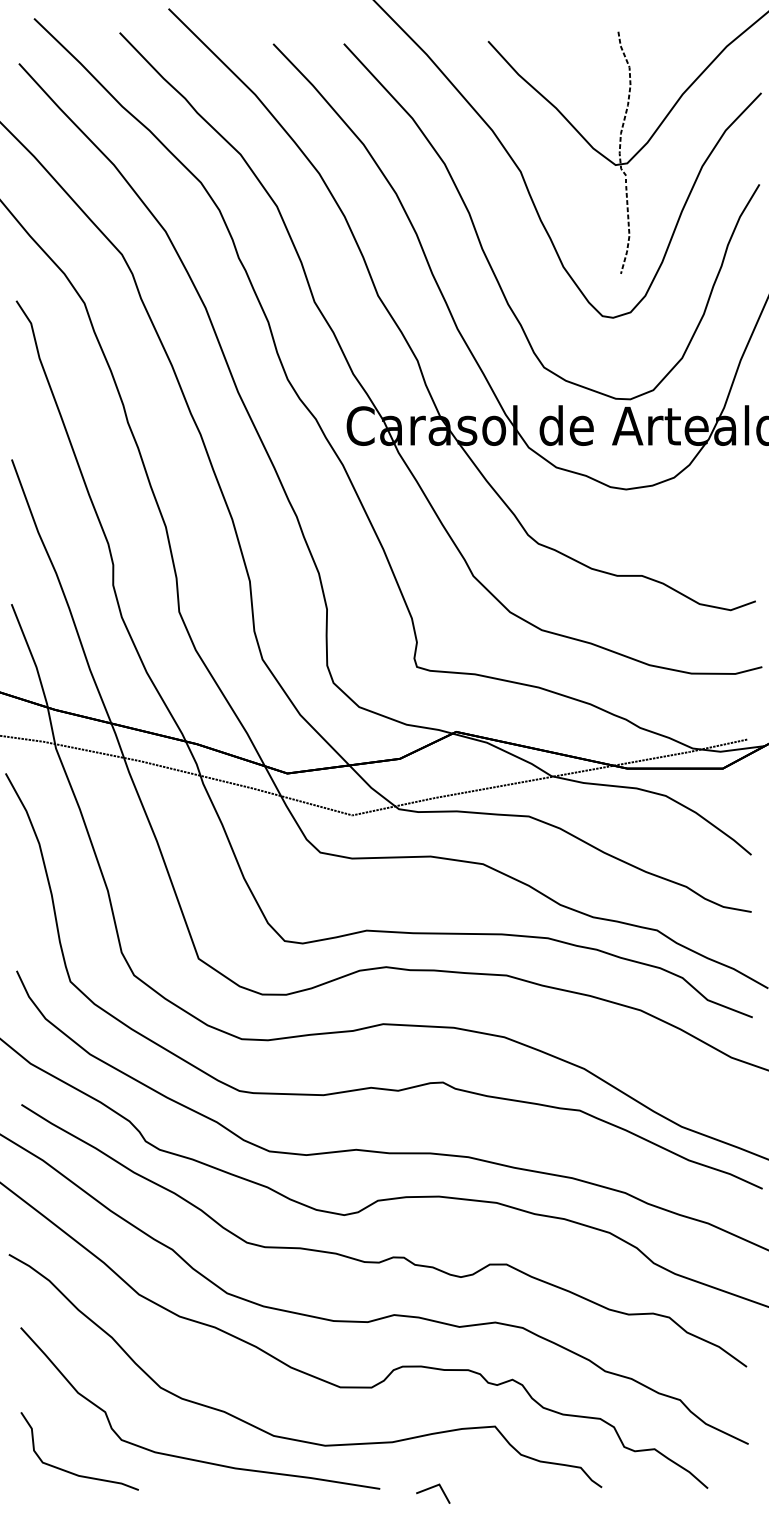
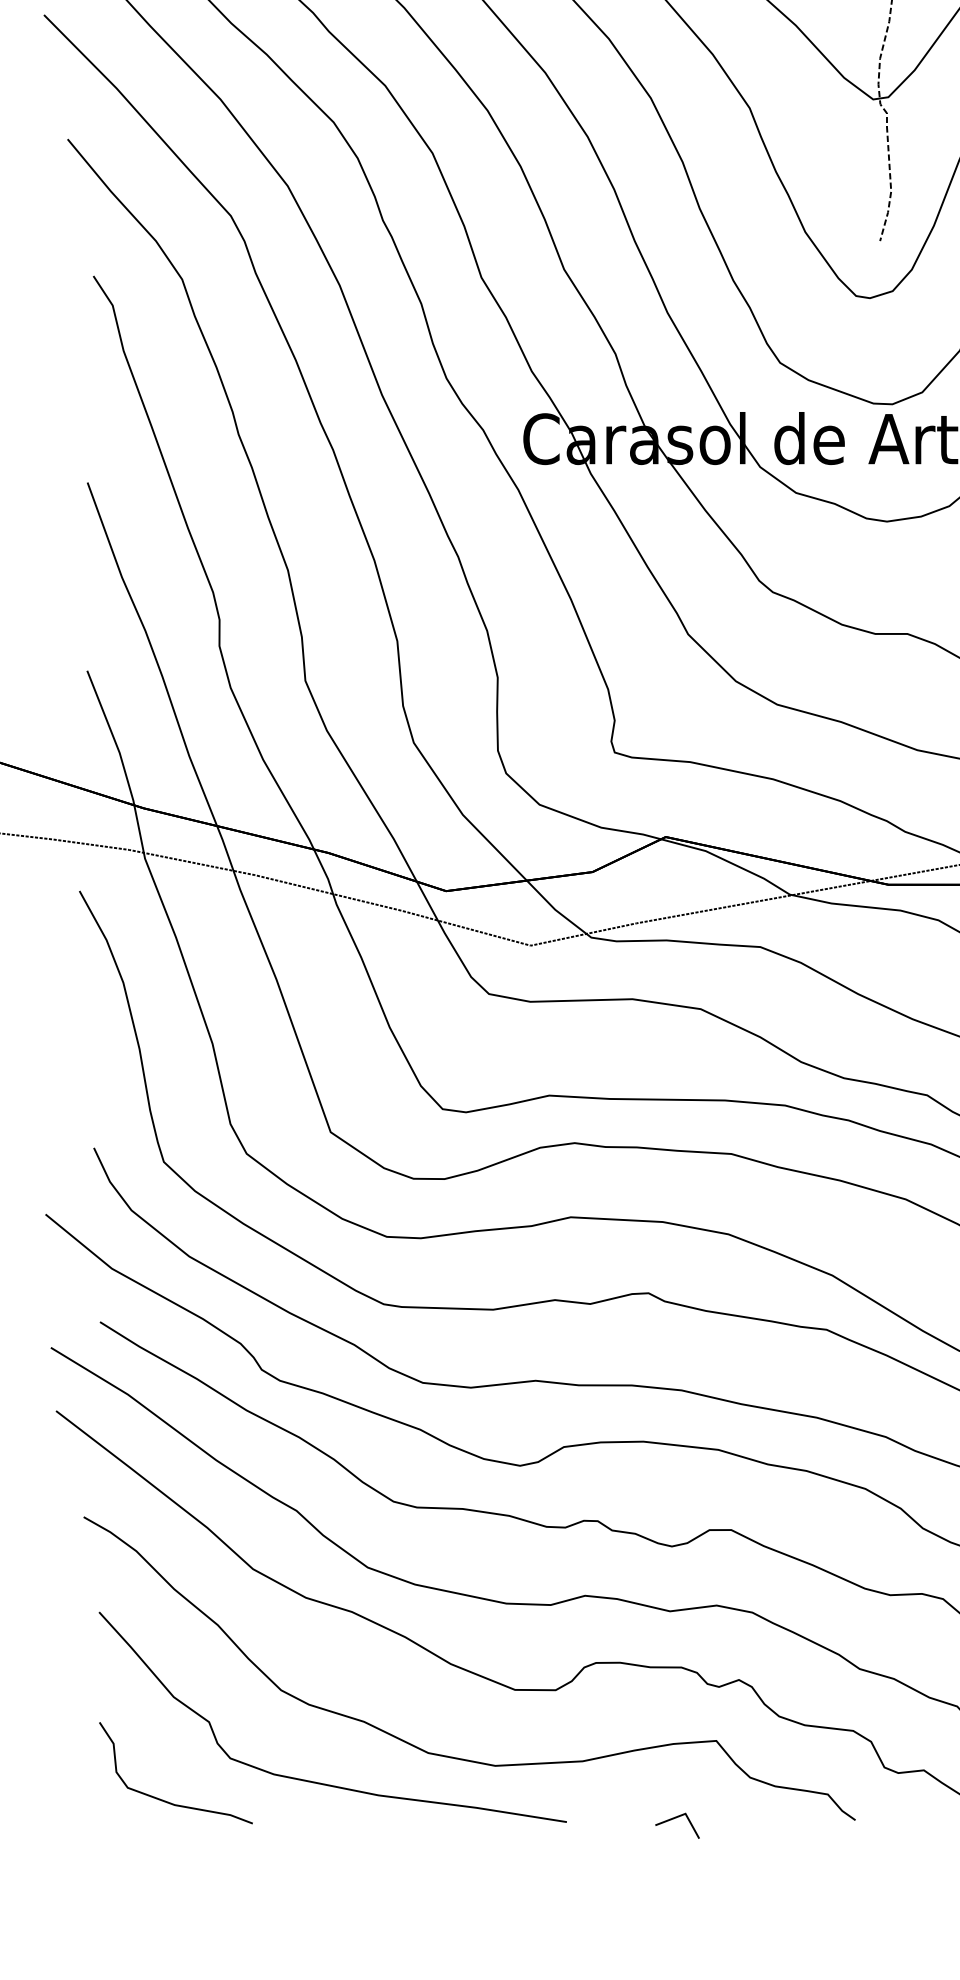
line: (432, 1488) -> (676, 1818), moved

